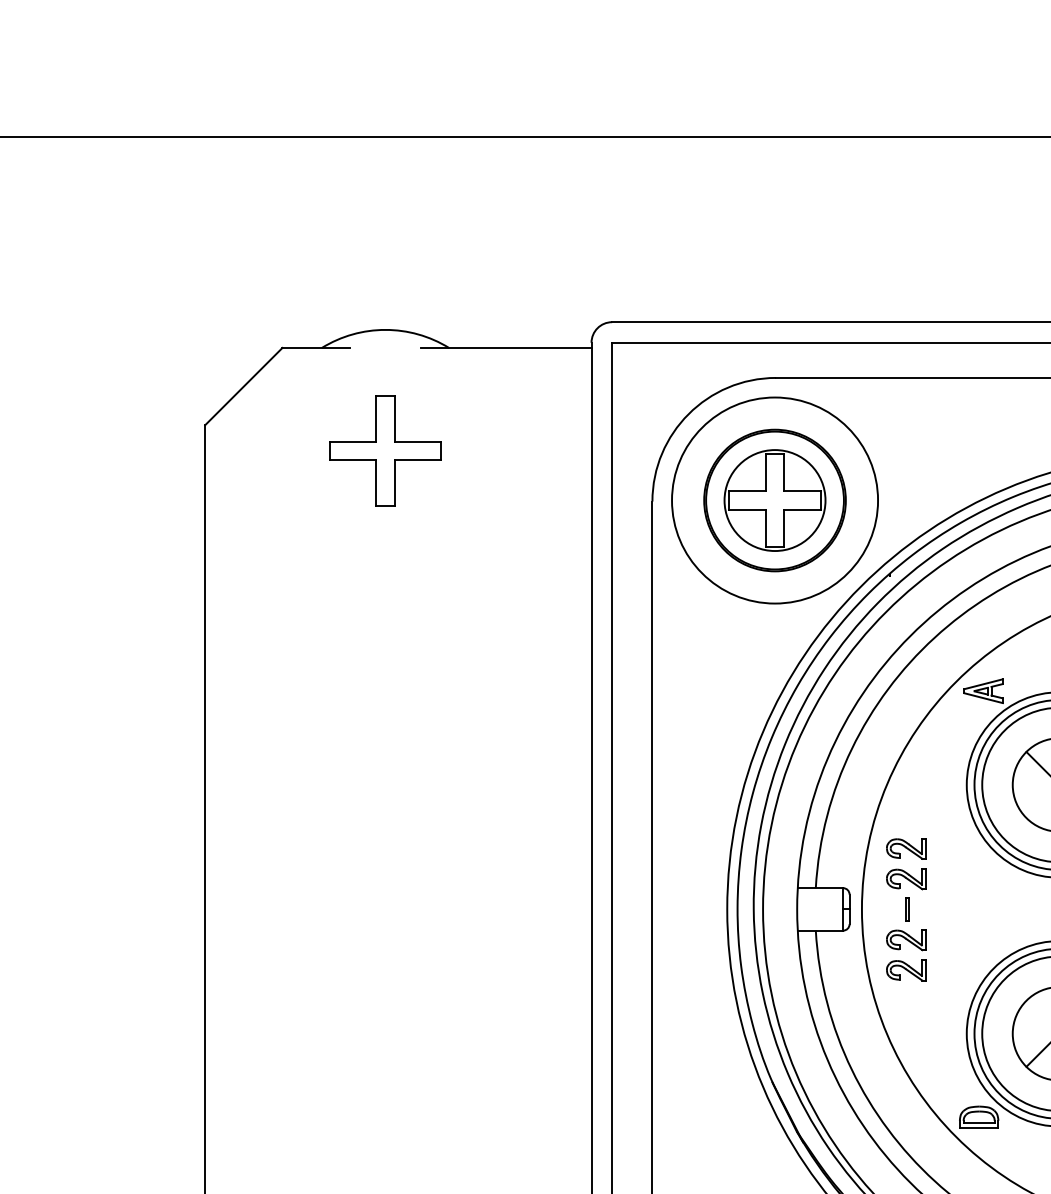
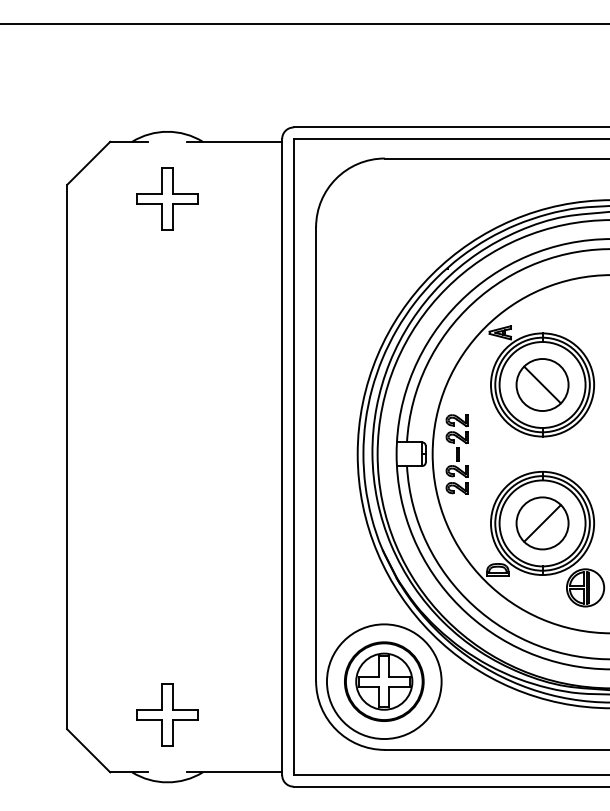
part: (775, 500) -> (384, 226), removed

